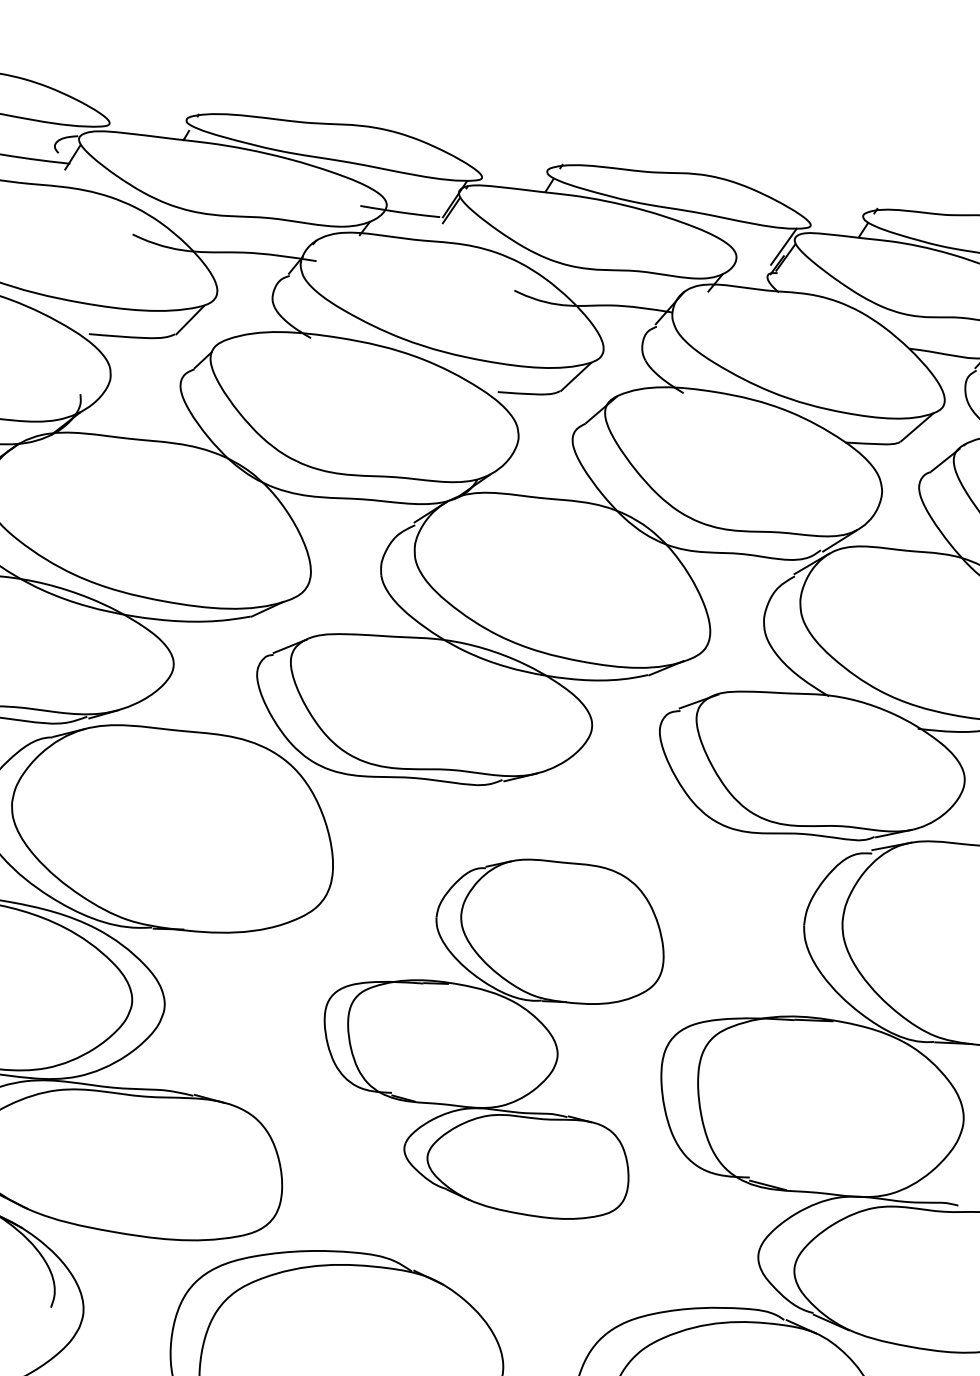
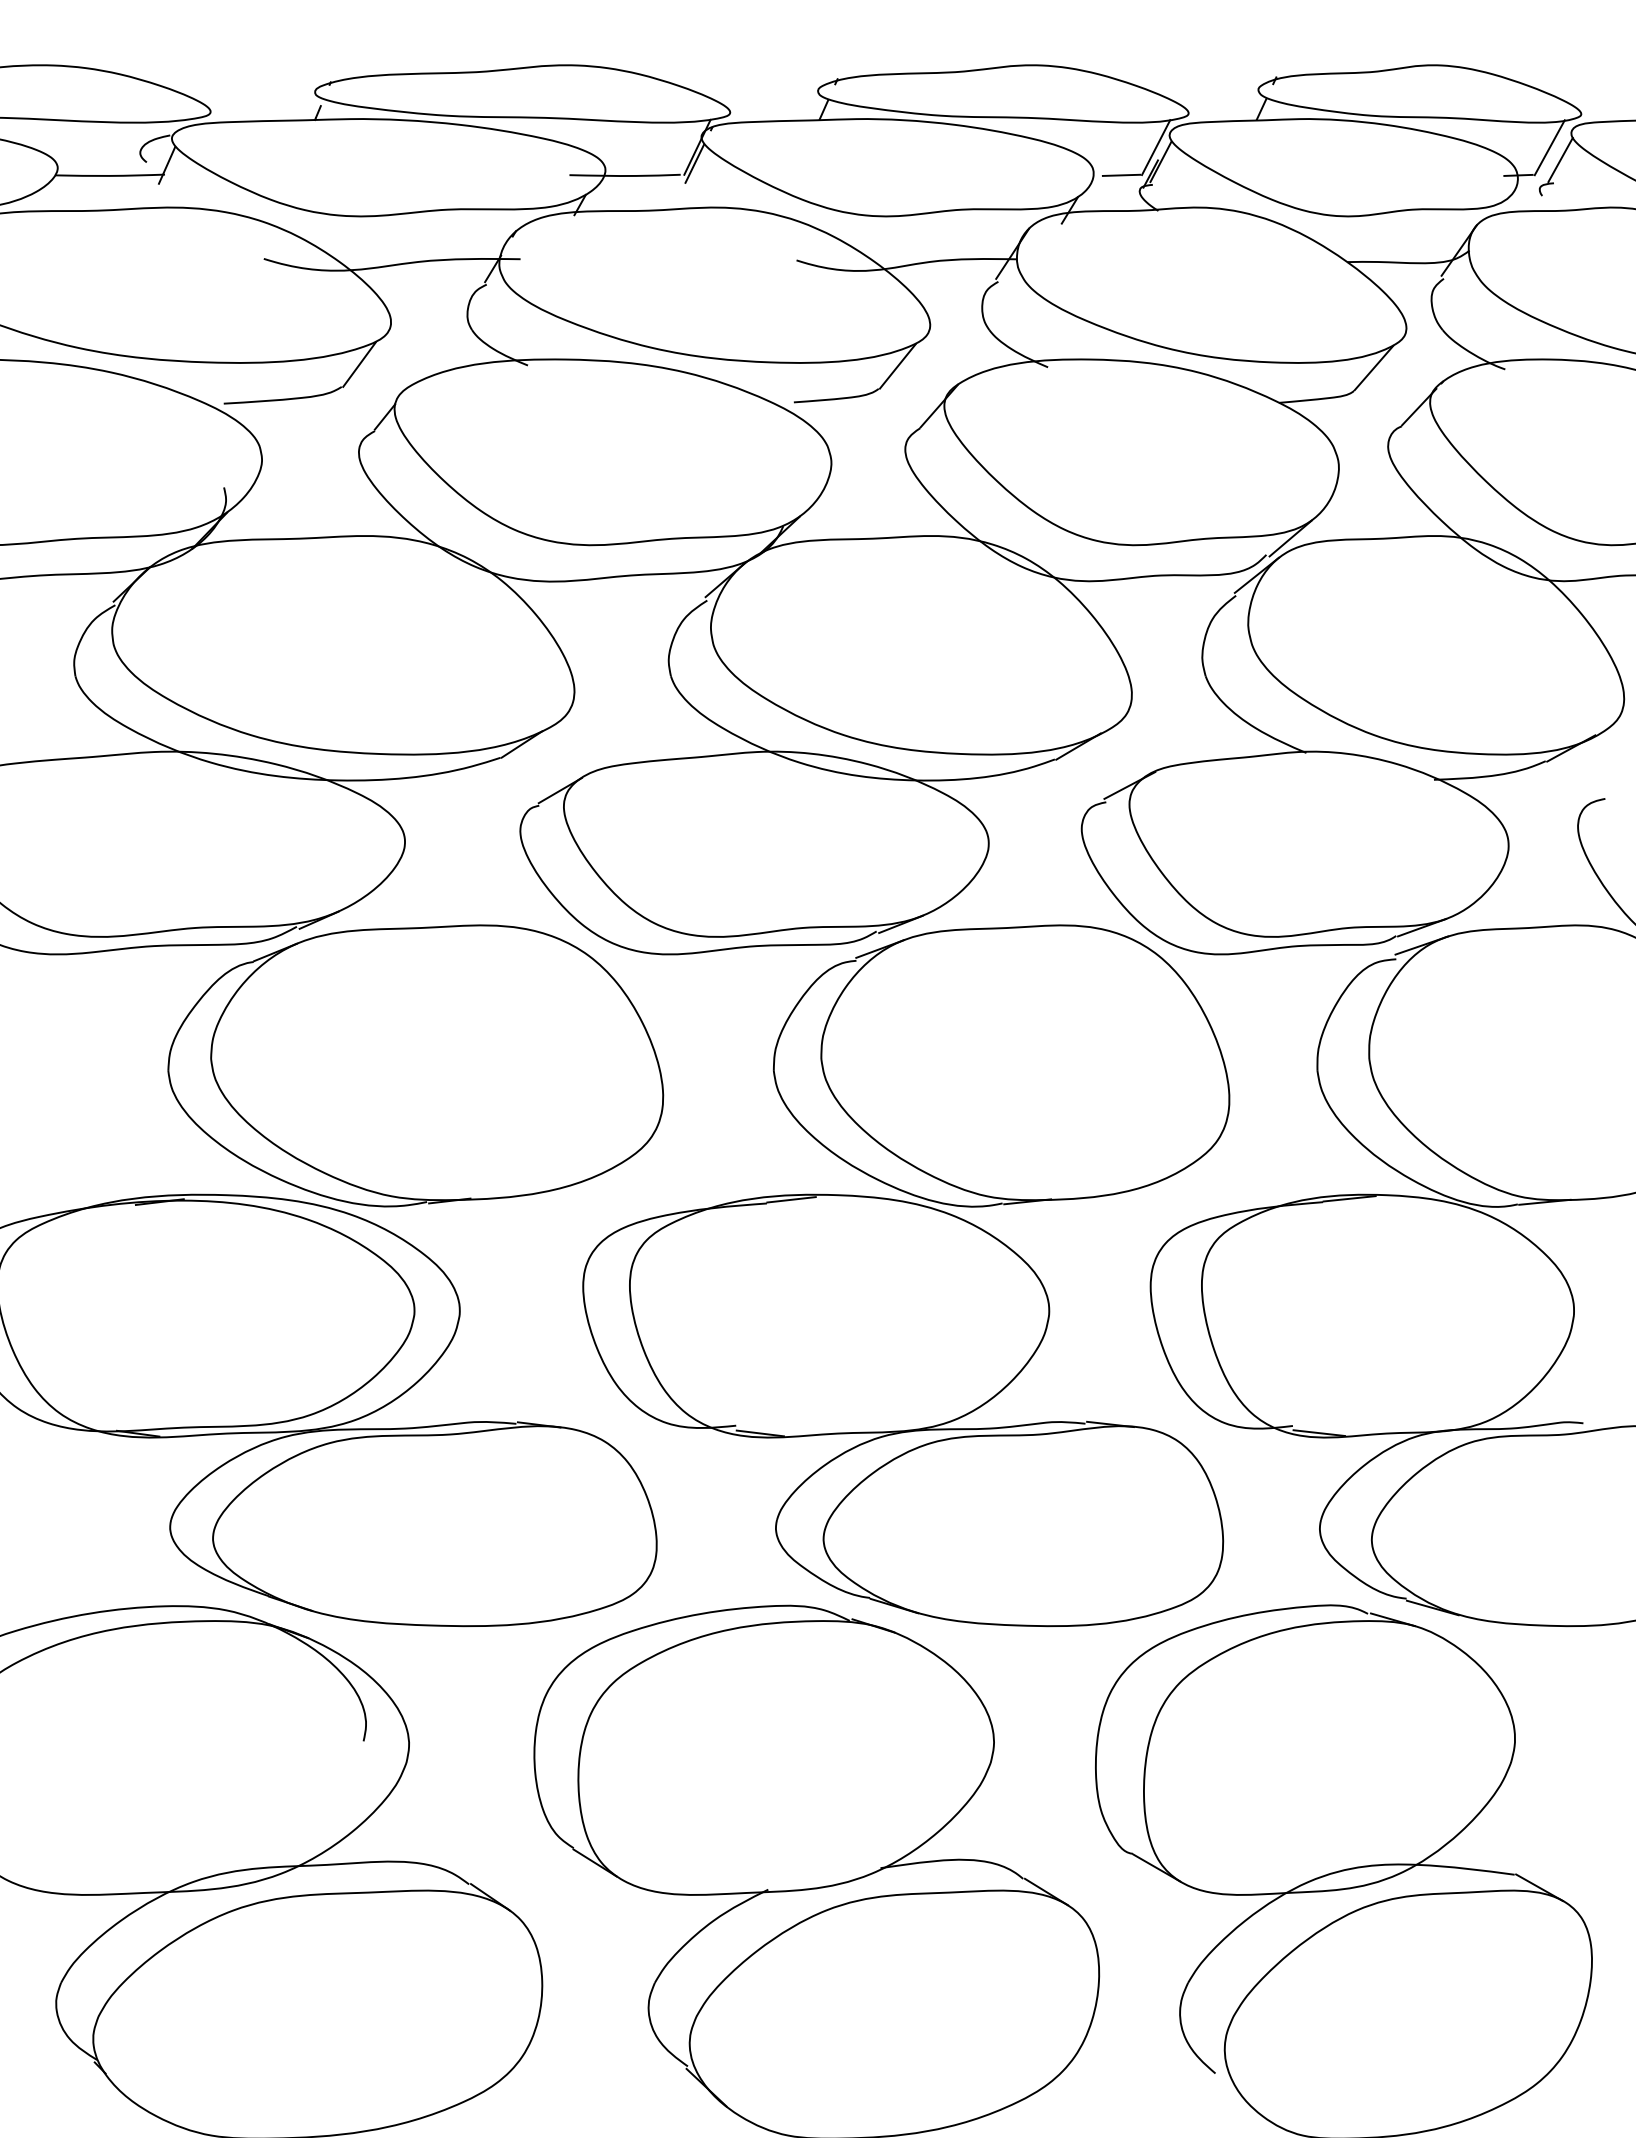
line: (756, 262) -> (1121, 174), added
part: (488, 1029) -> (906, 1275), size x1.43

